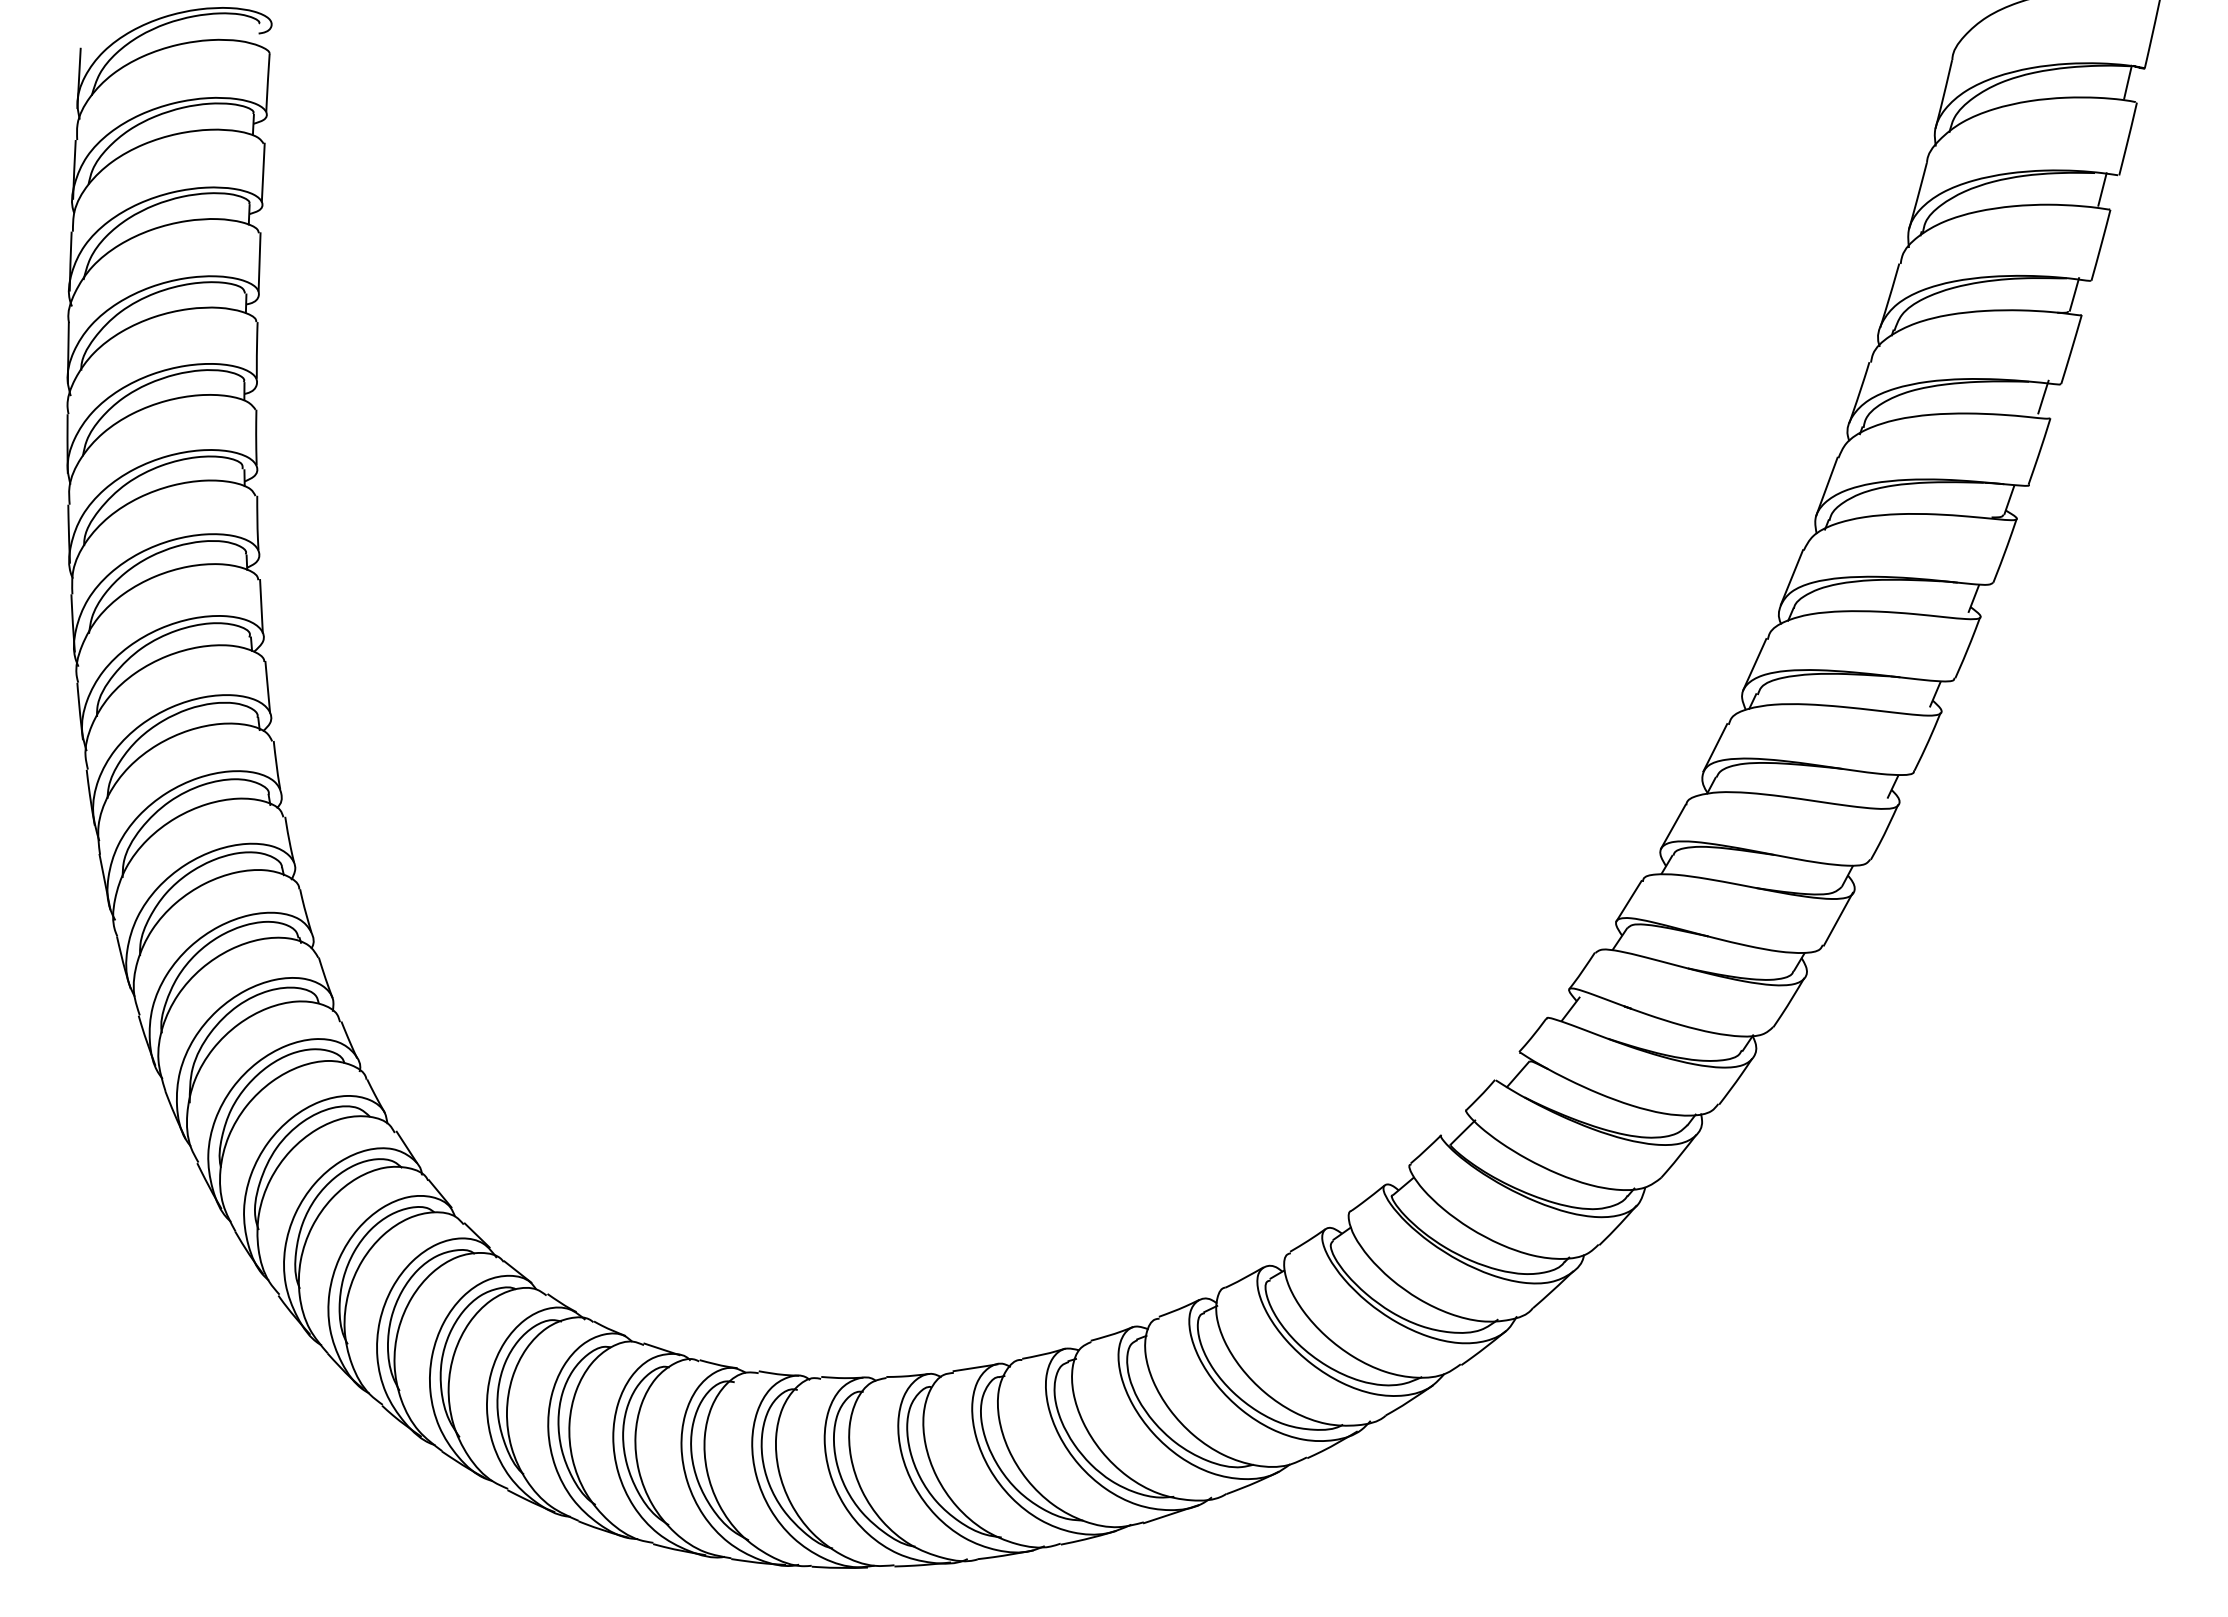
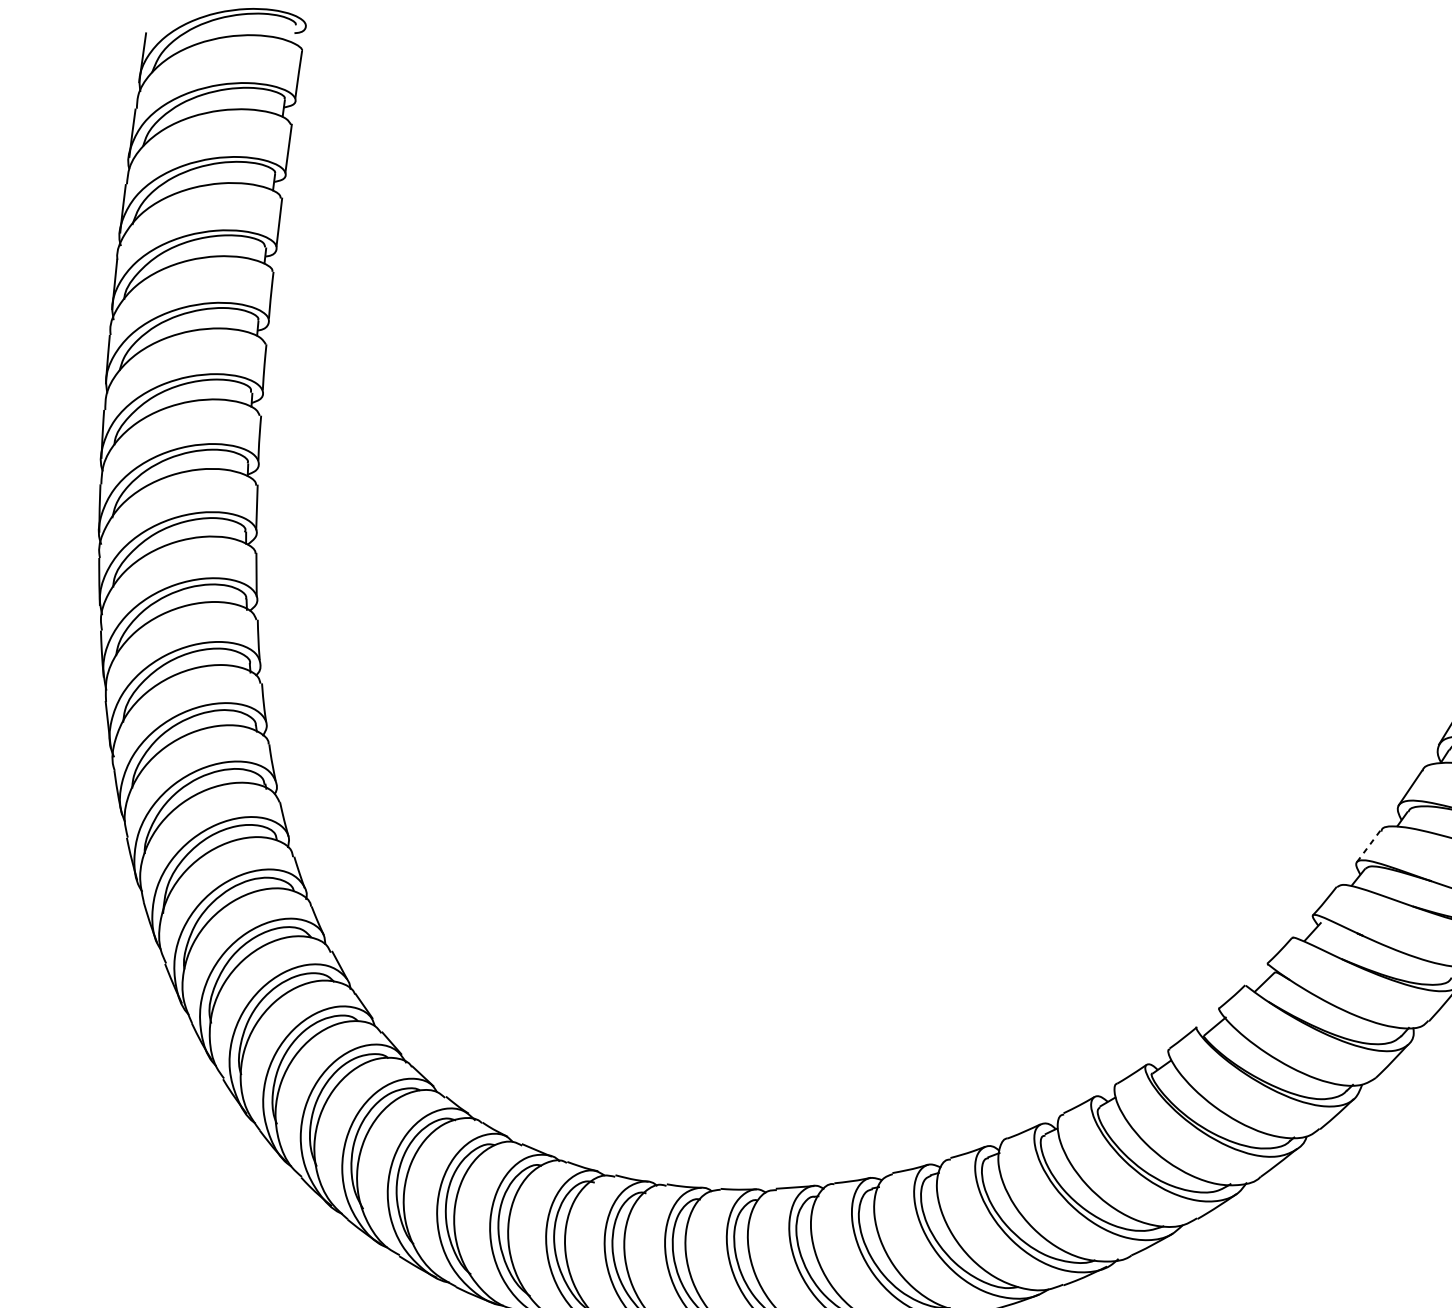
line: (1628, 901) -> (1368, 846), solid -> dashed

